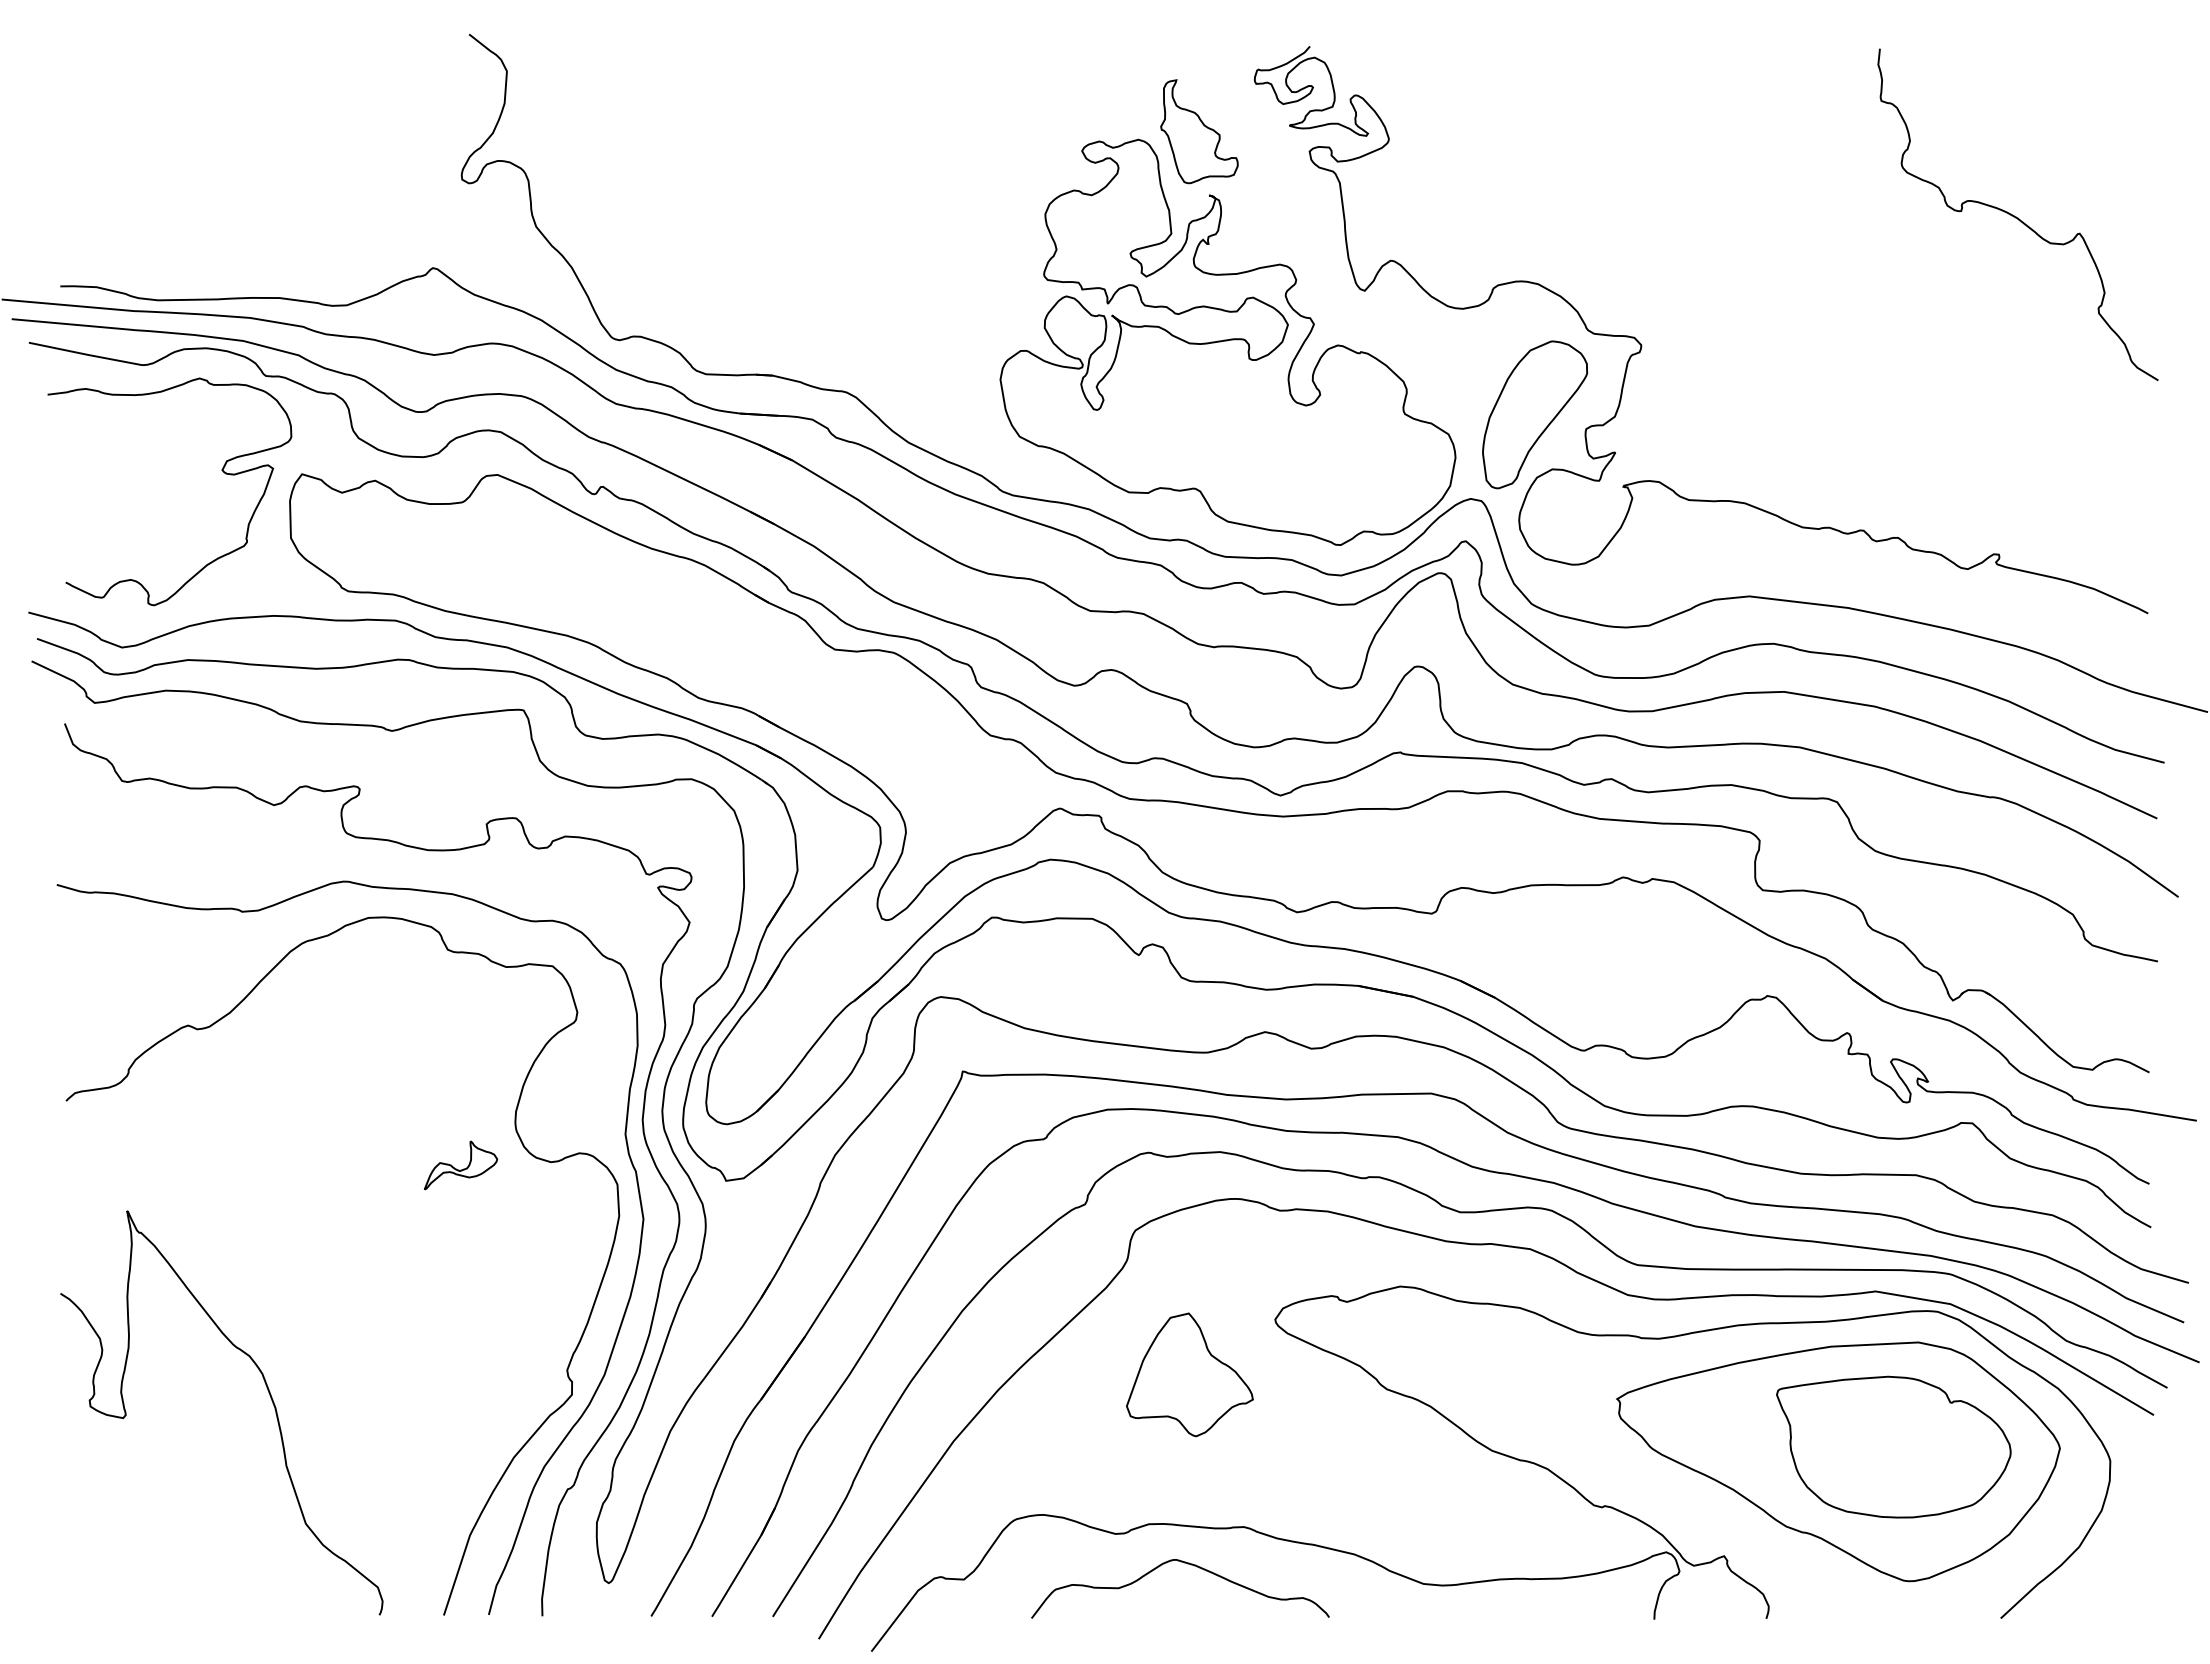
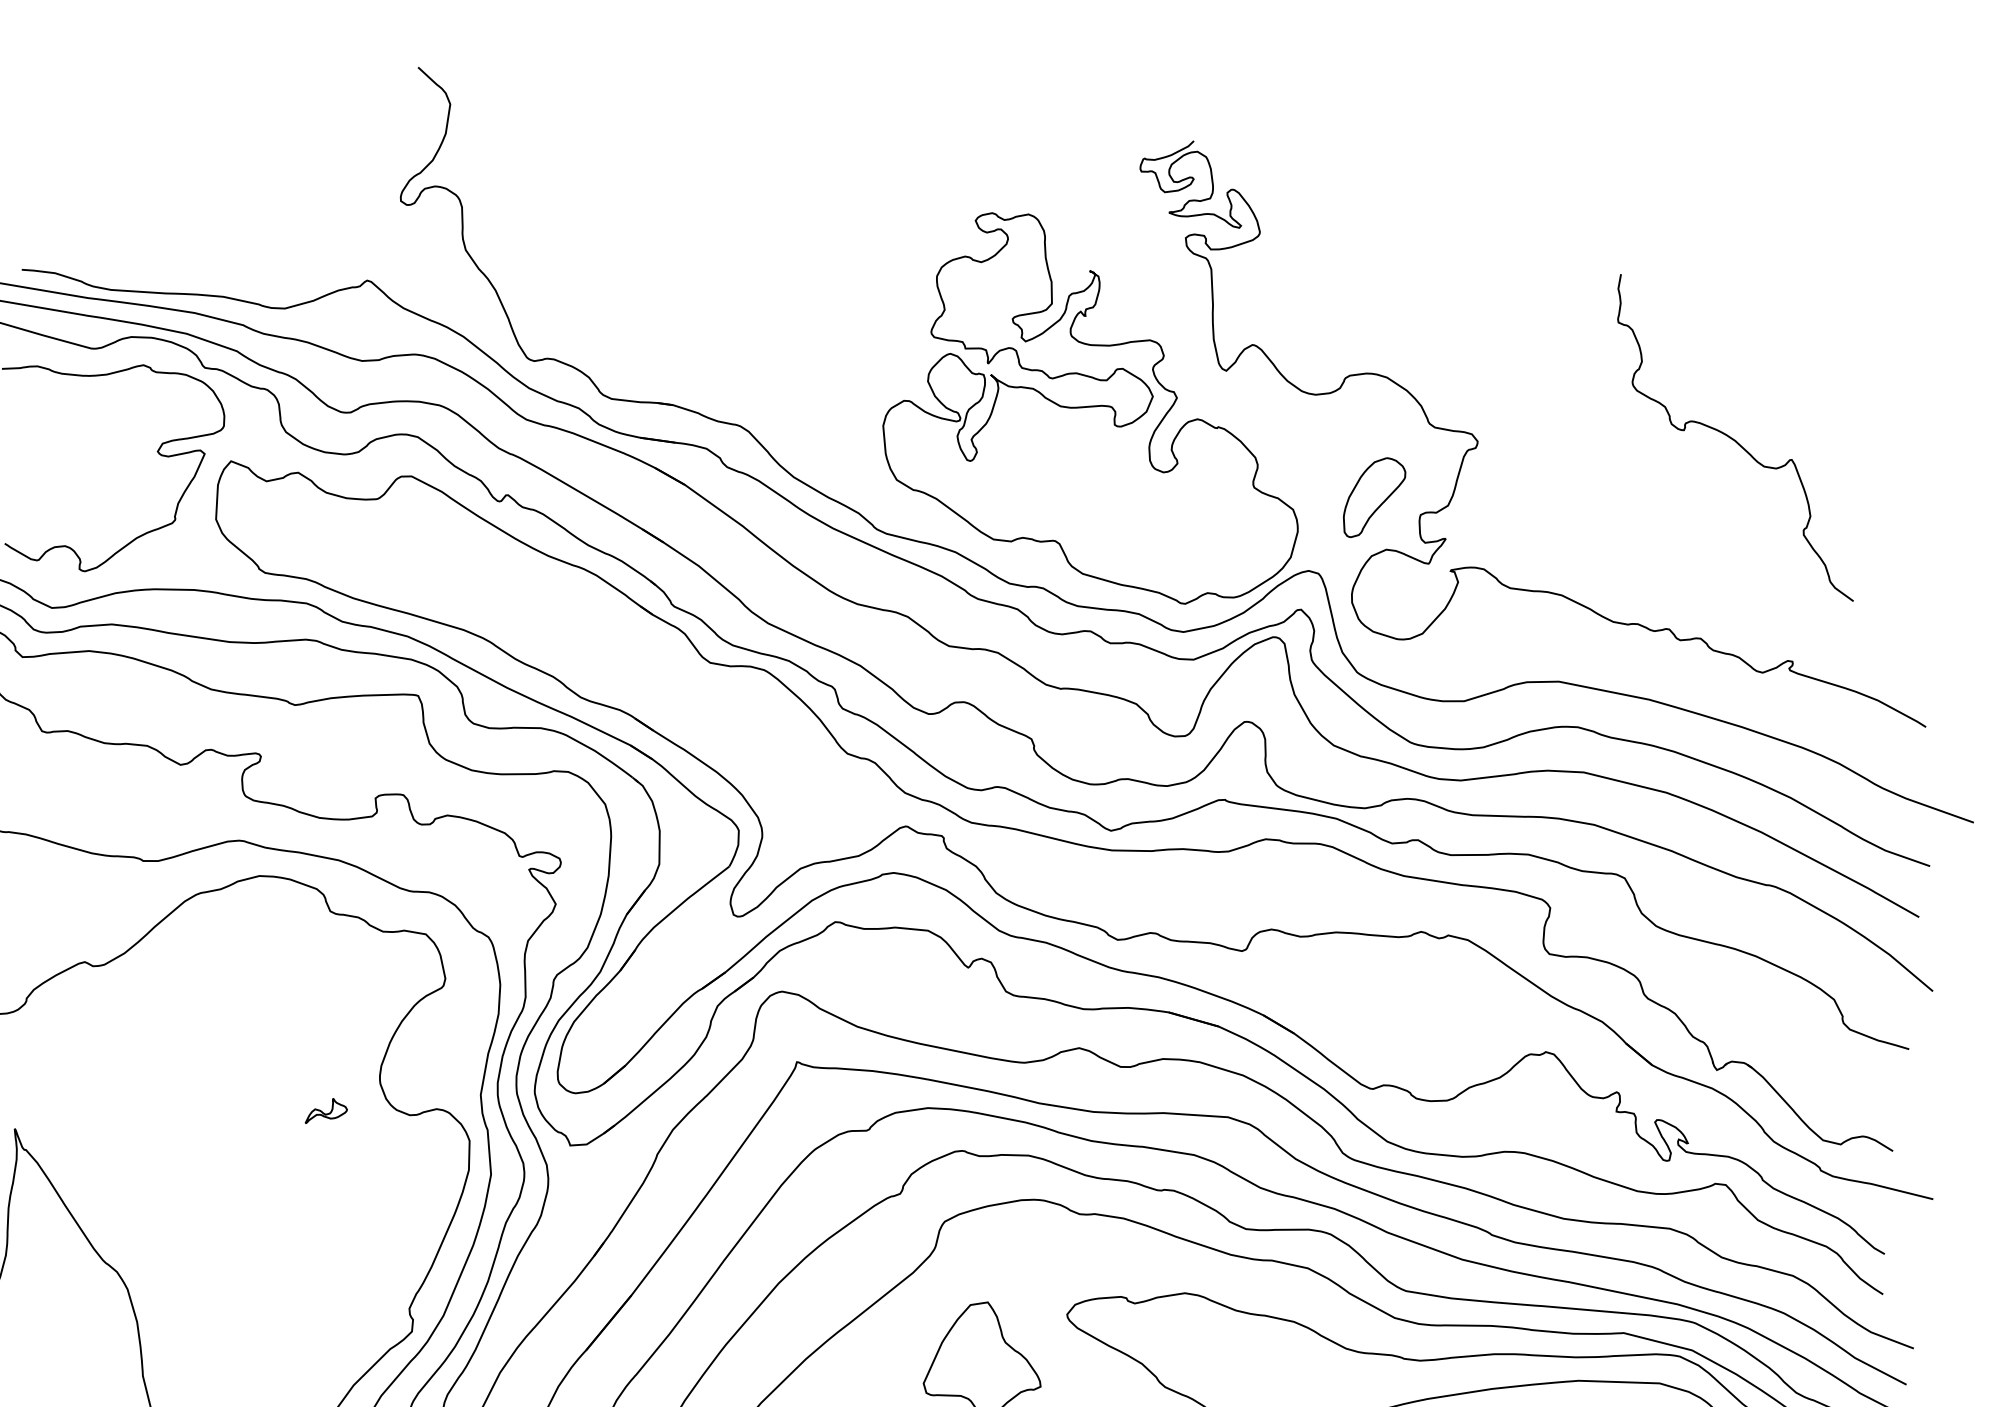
part: (1199, 131) -> (1085, 211), removed
curve: (2016, 216) -> (1734, 439), moved
part: (1534, 414) -> (1373, 497), size x0.6
part: (461, 1165) -> (326, 1111), size x0.6

